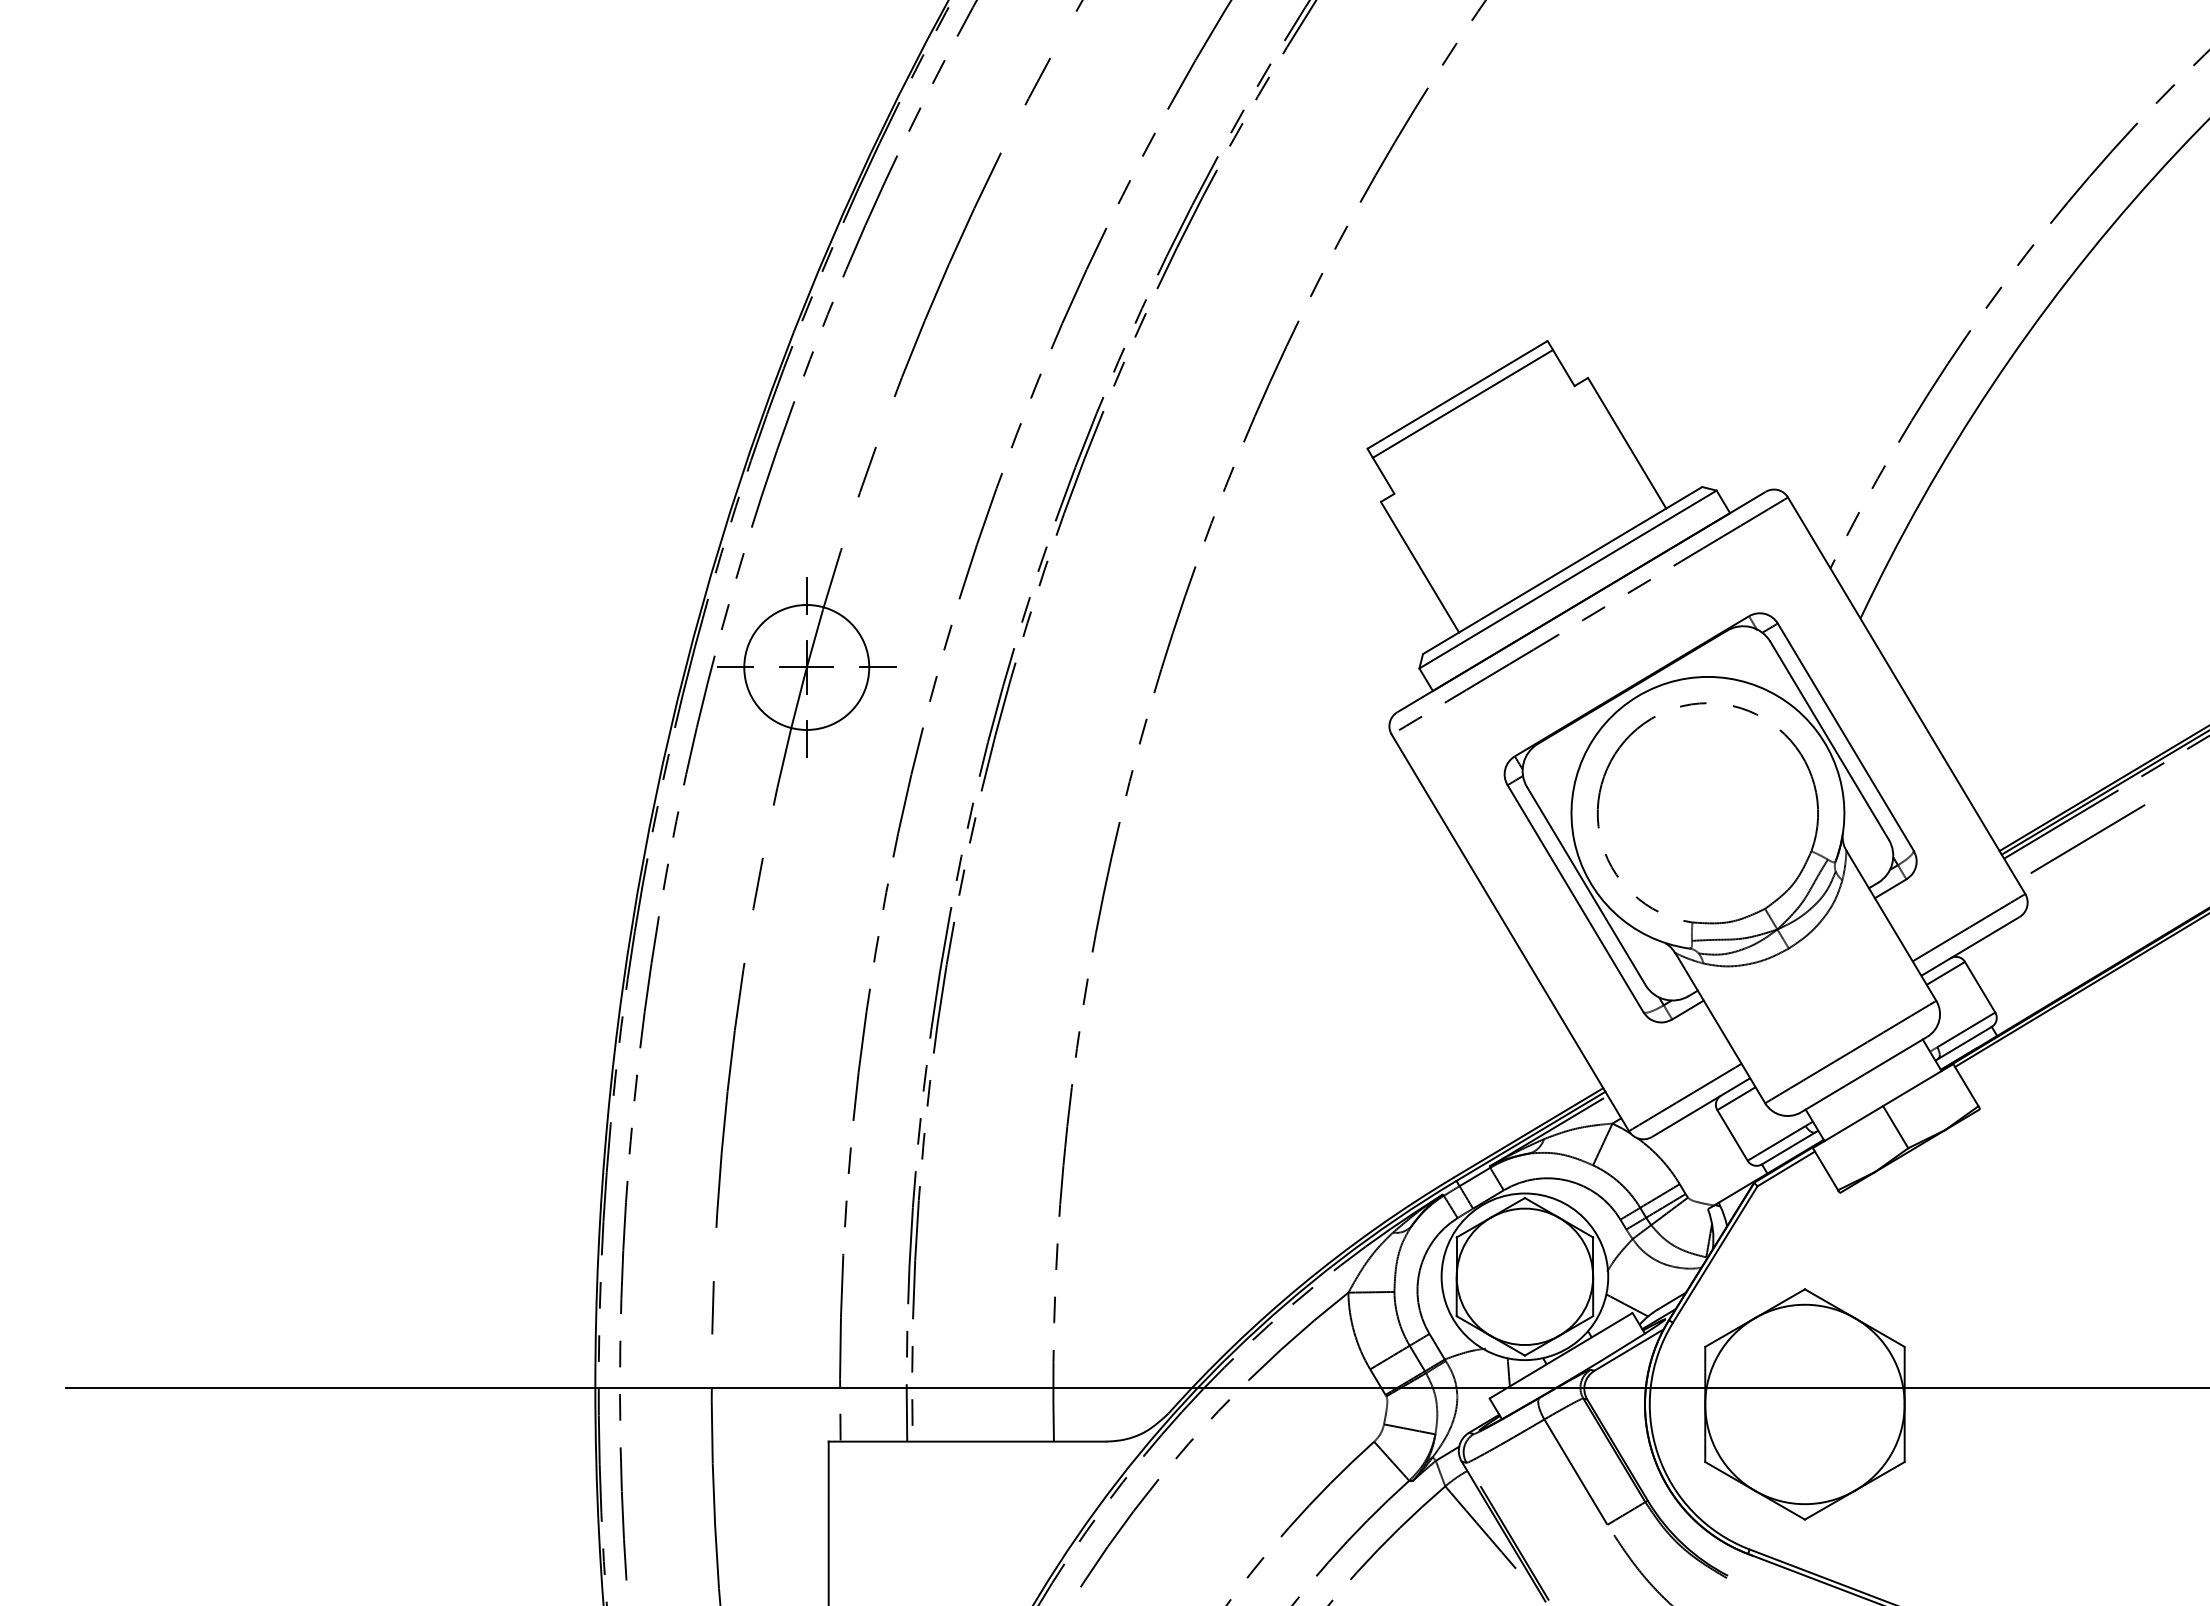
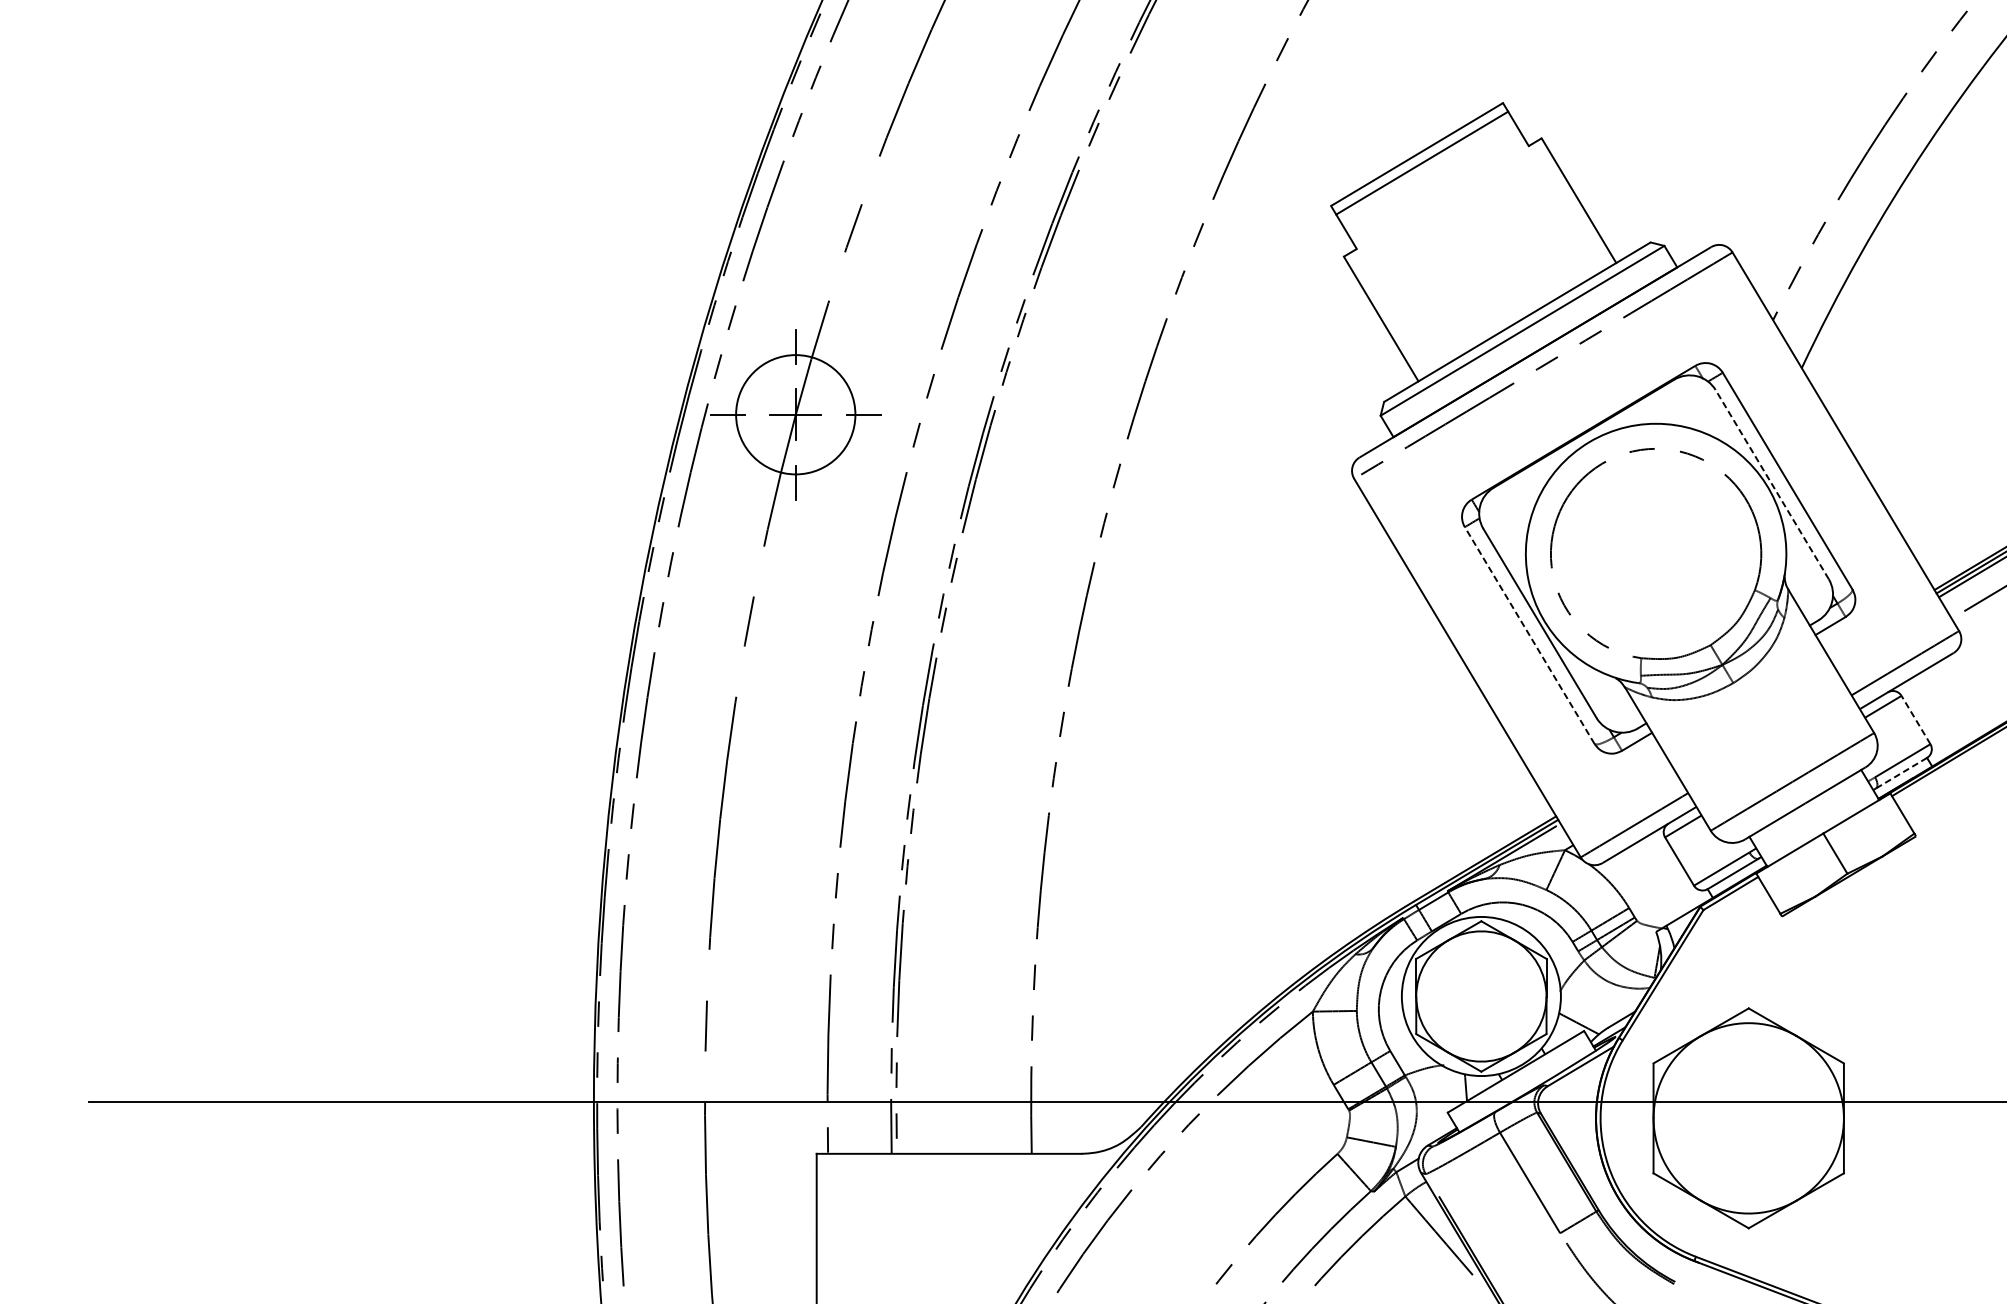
line: (1829, 740) -> (1772, 484), solid -> dashed
line: (1575, 898) -> (1529, 635), solid -> dashed
line: (1979, 986) -> (1915, 719), solid -> dashed
line: (1964, 1043) -> (1901, 773), solid -> dashed

